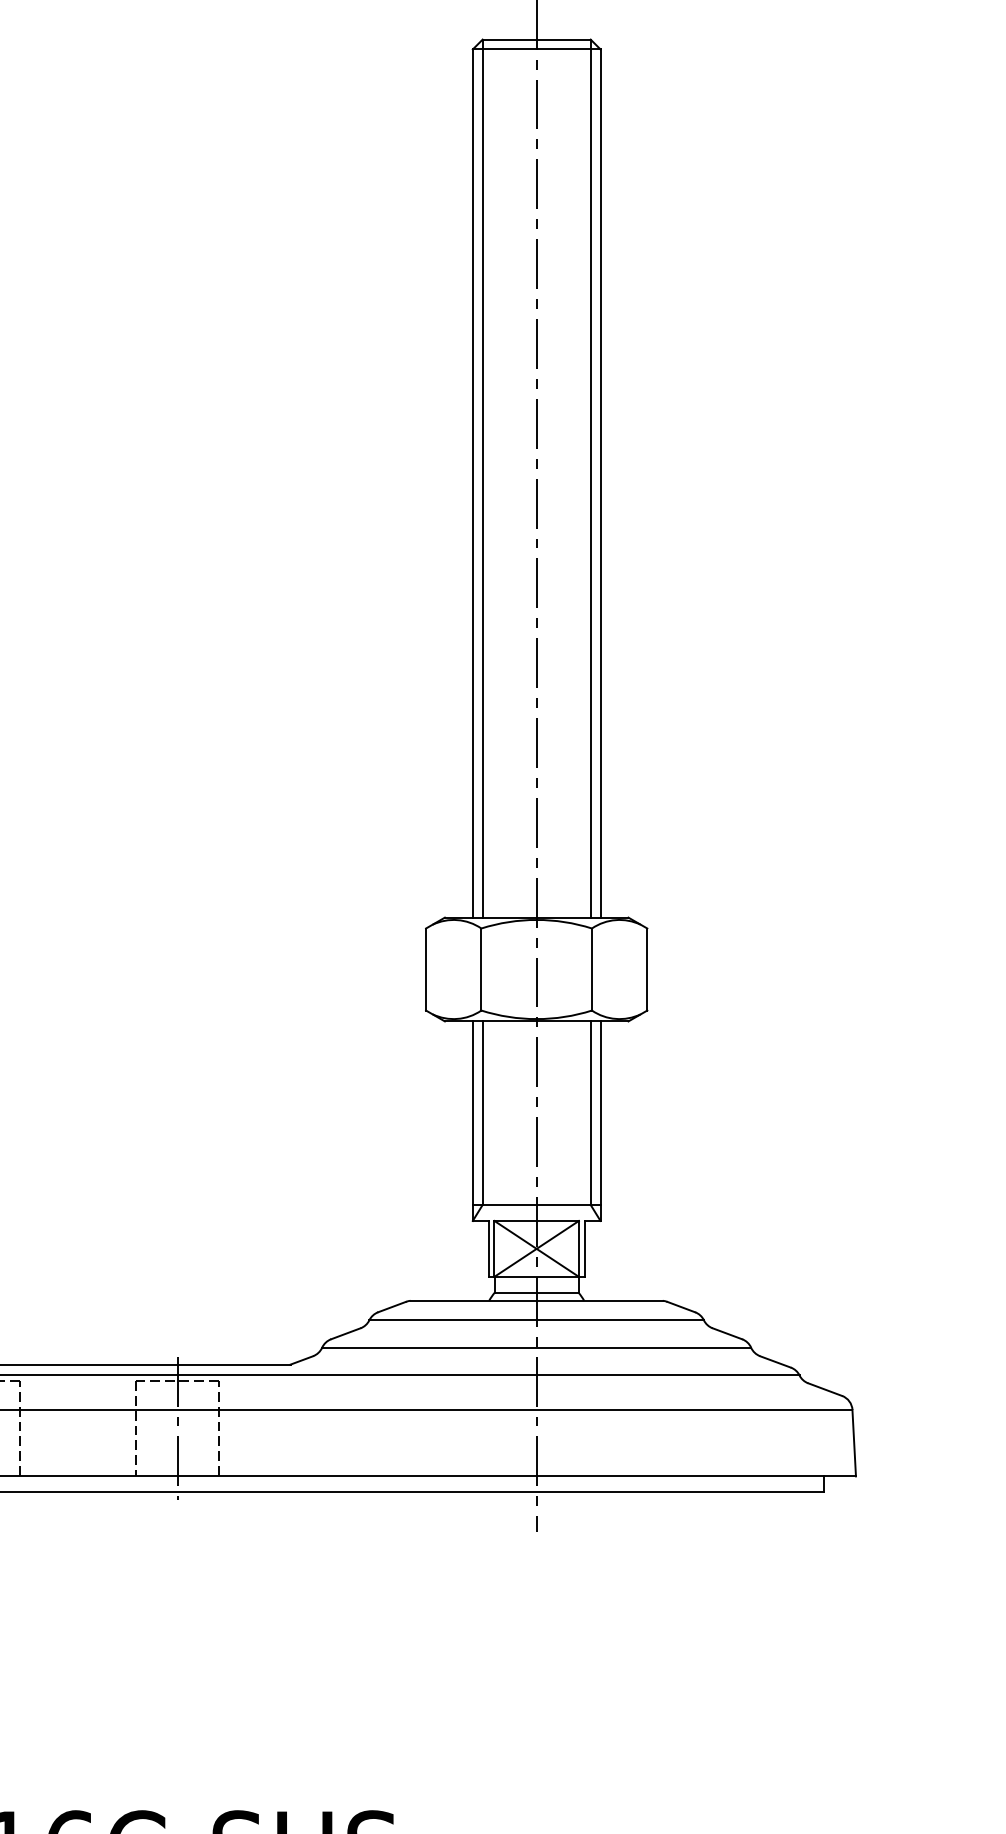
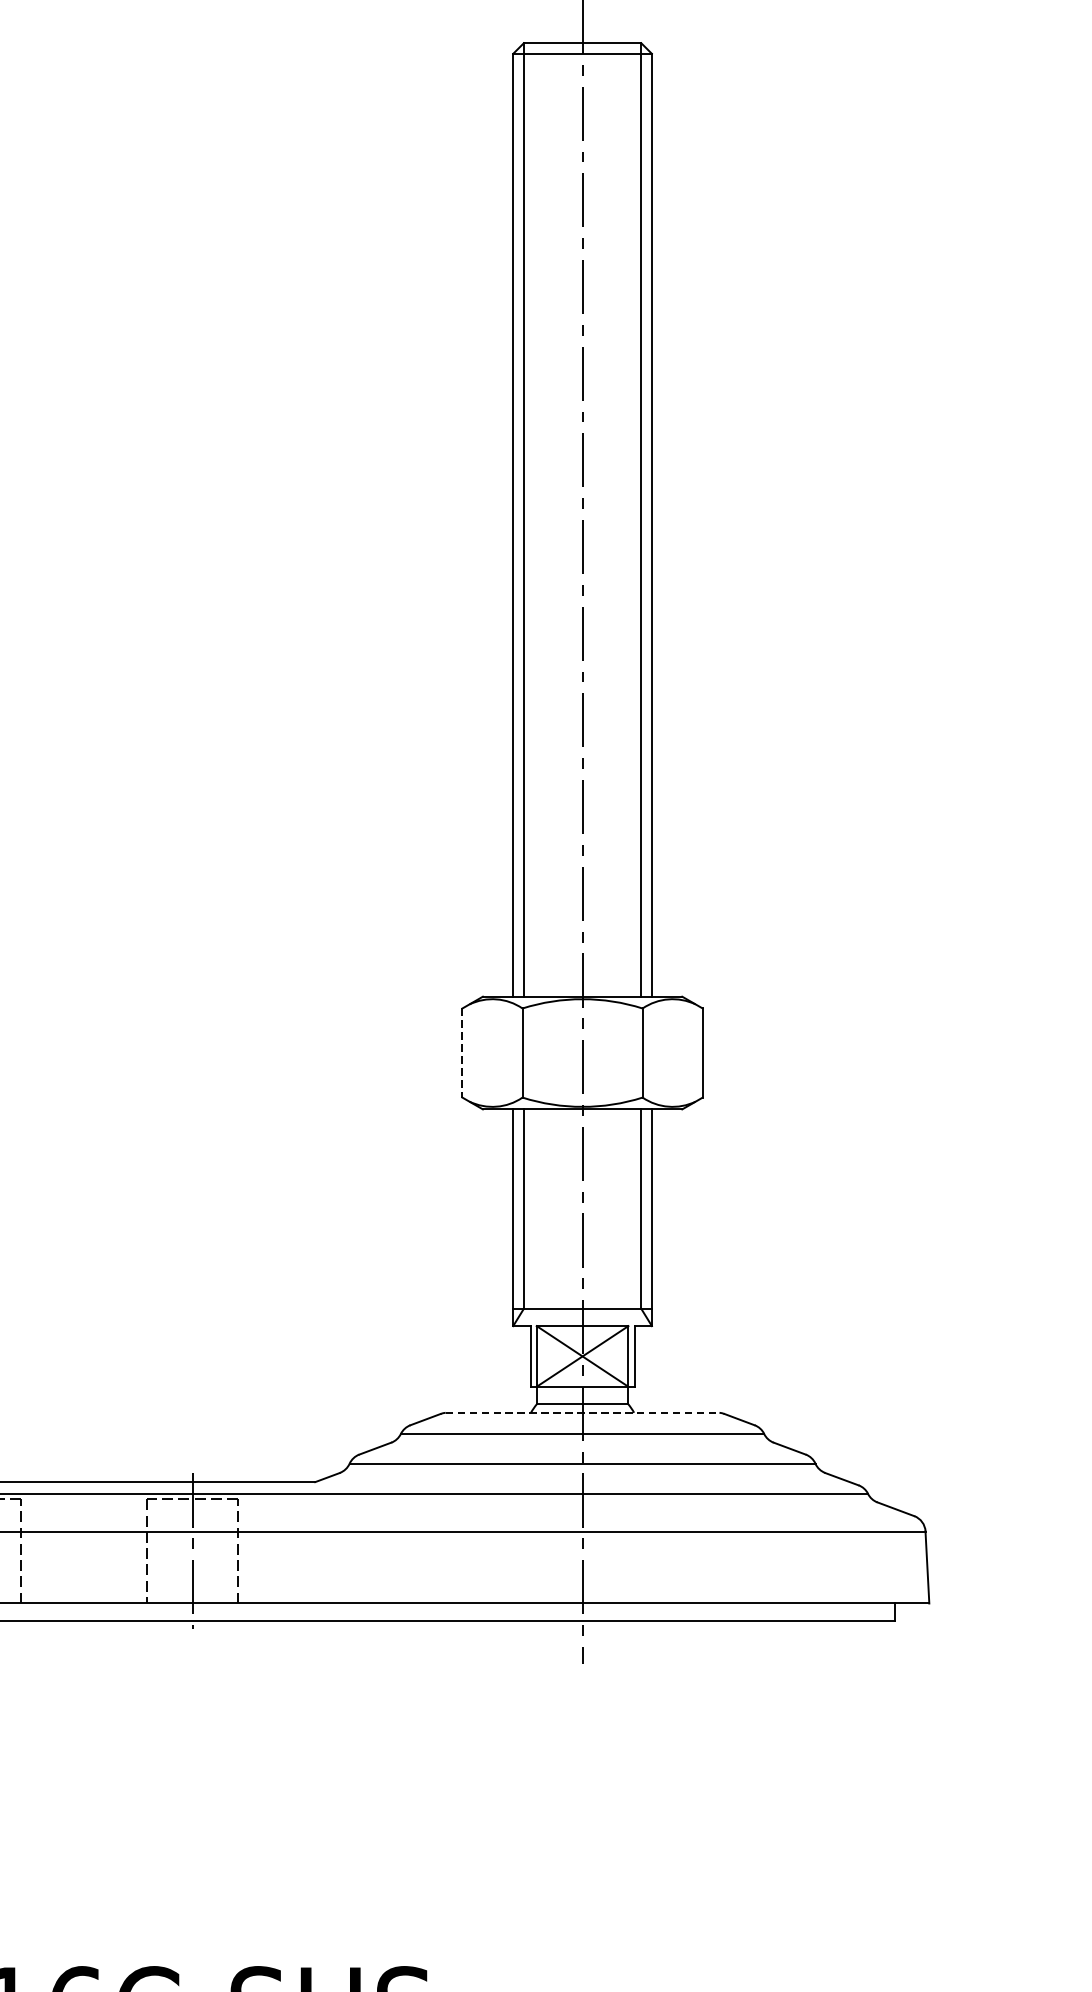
line: (426, 970) -> (462, 1054), solid -> dashed
line: (537, 1300) -> (583, 1412), solid -> dashed

